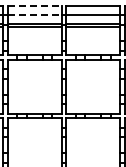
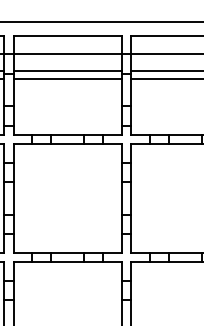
line: (34, 6) -> (67, 36), dashed -> solid
line: (34, 15) -> (67, 54), dashed -> solid

